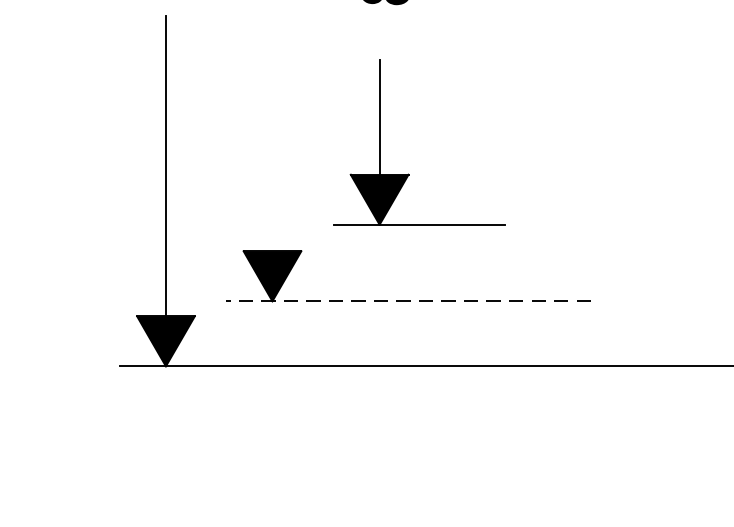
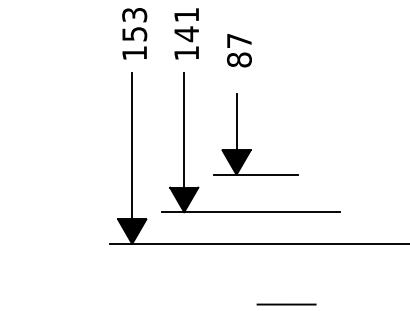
line: (273, 132) -> (184, 129), added
line: (408, 302) -> (250, 212), dashed -> solid
line: (481, 490) -> (286, 304), added

